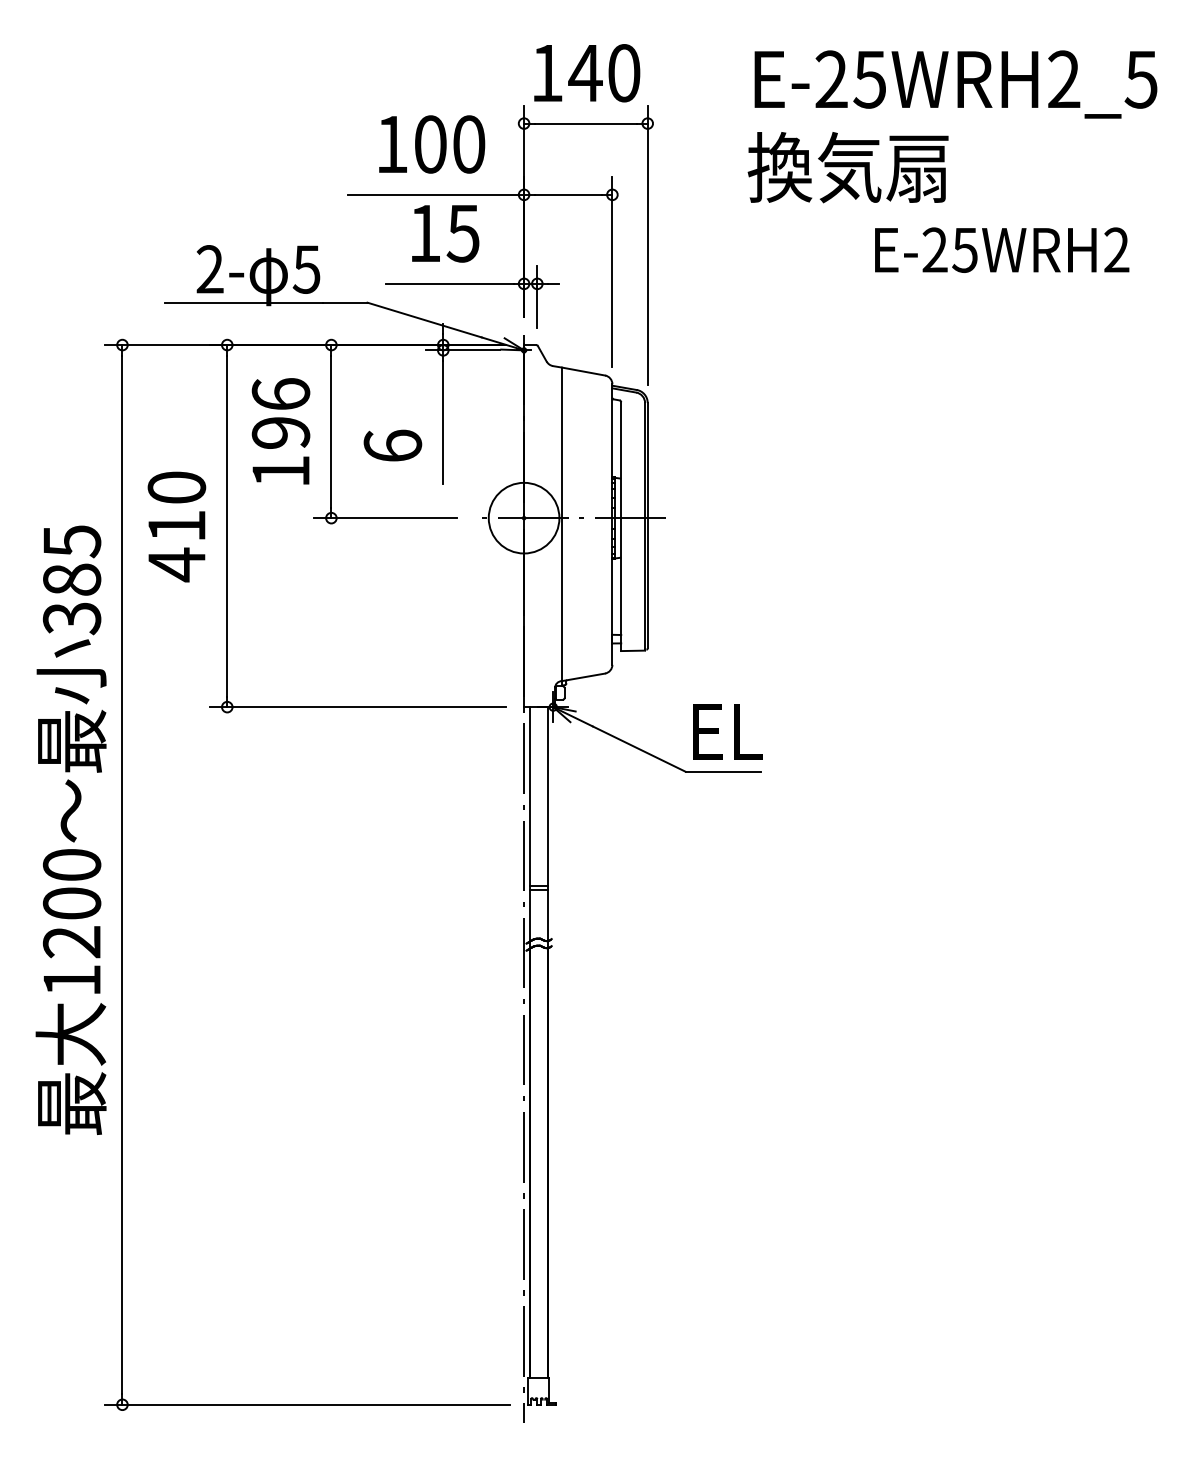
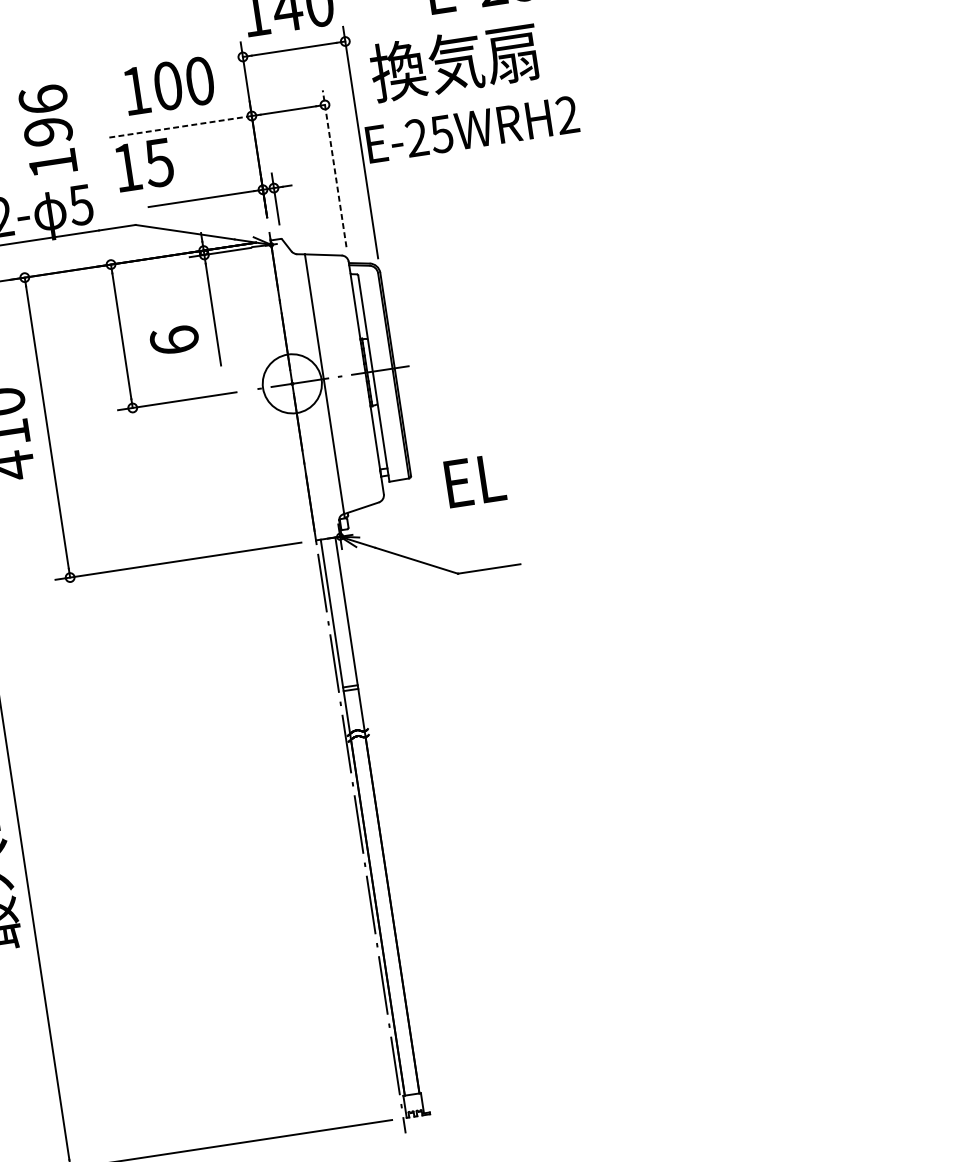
text: (847, 167) -> (454, 62), moved
line: (436, 194) -> (179, 126), solid -> dashed
text: (445, 233) -> (144, 165), moved
text: (1002, 249) -> (472, 128), moved
line: (612, 271) -> (334, 168), solid -> dashed
text: (280, 431) -> (47, 130), moved
text: (727, 731) -> (475, 480), moved

